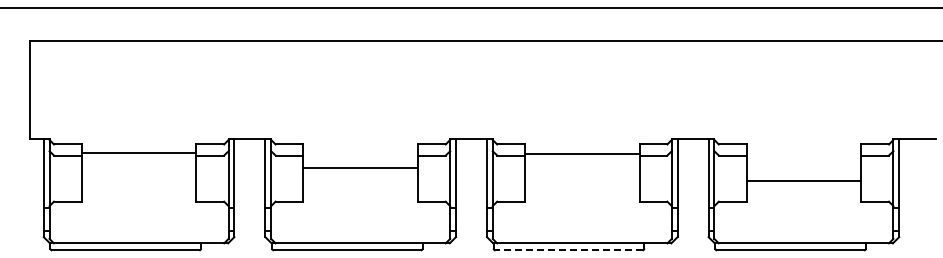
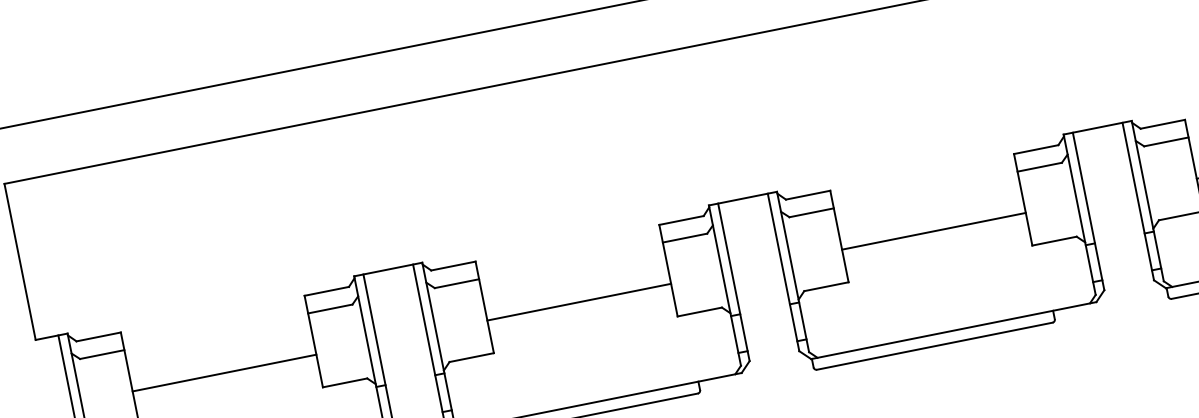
line: (138, 153) -> (223, 373), moved
line: (581, 154) -> (932, 231), moved
line: (360, 168) -> (578, 302), moved
line: (569, 250) -> (935, 346), dashed -> solid

